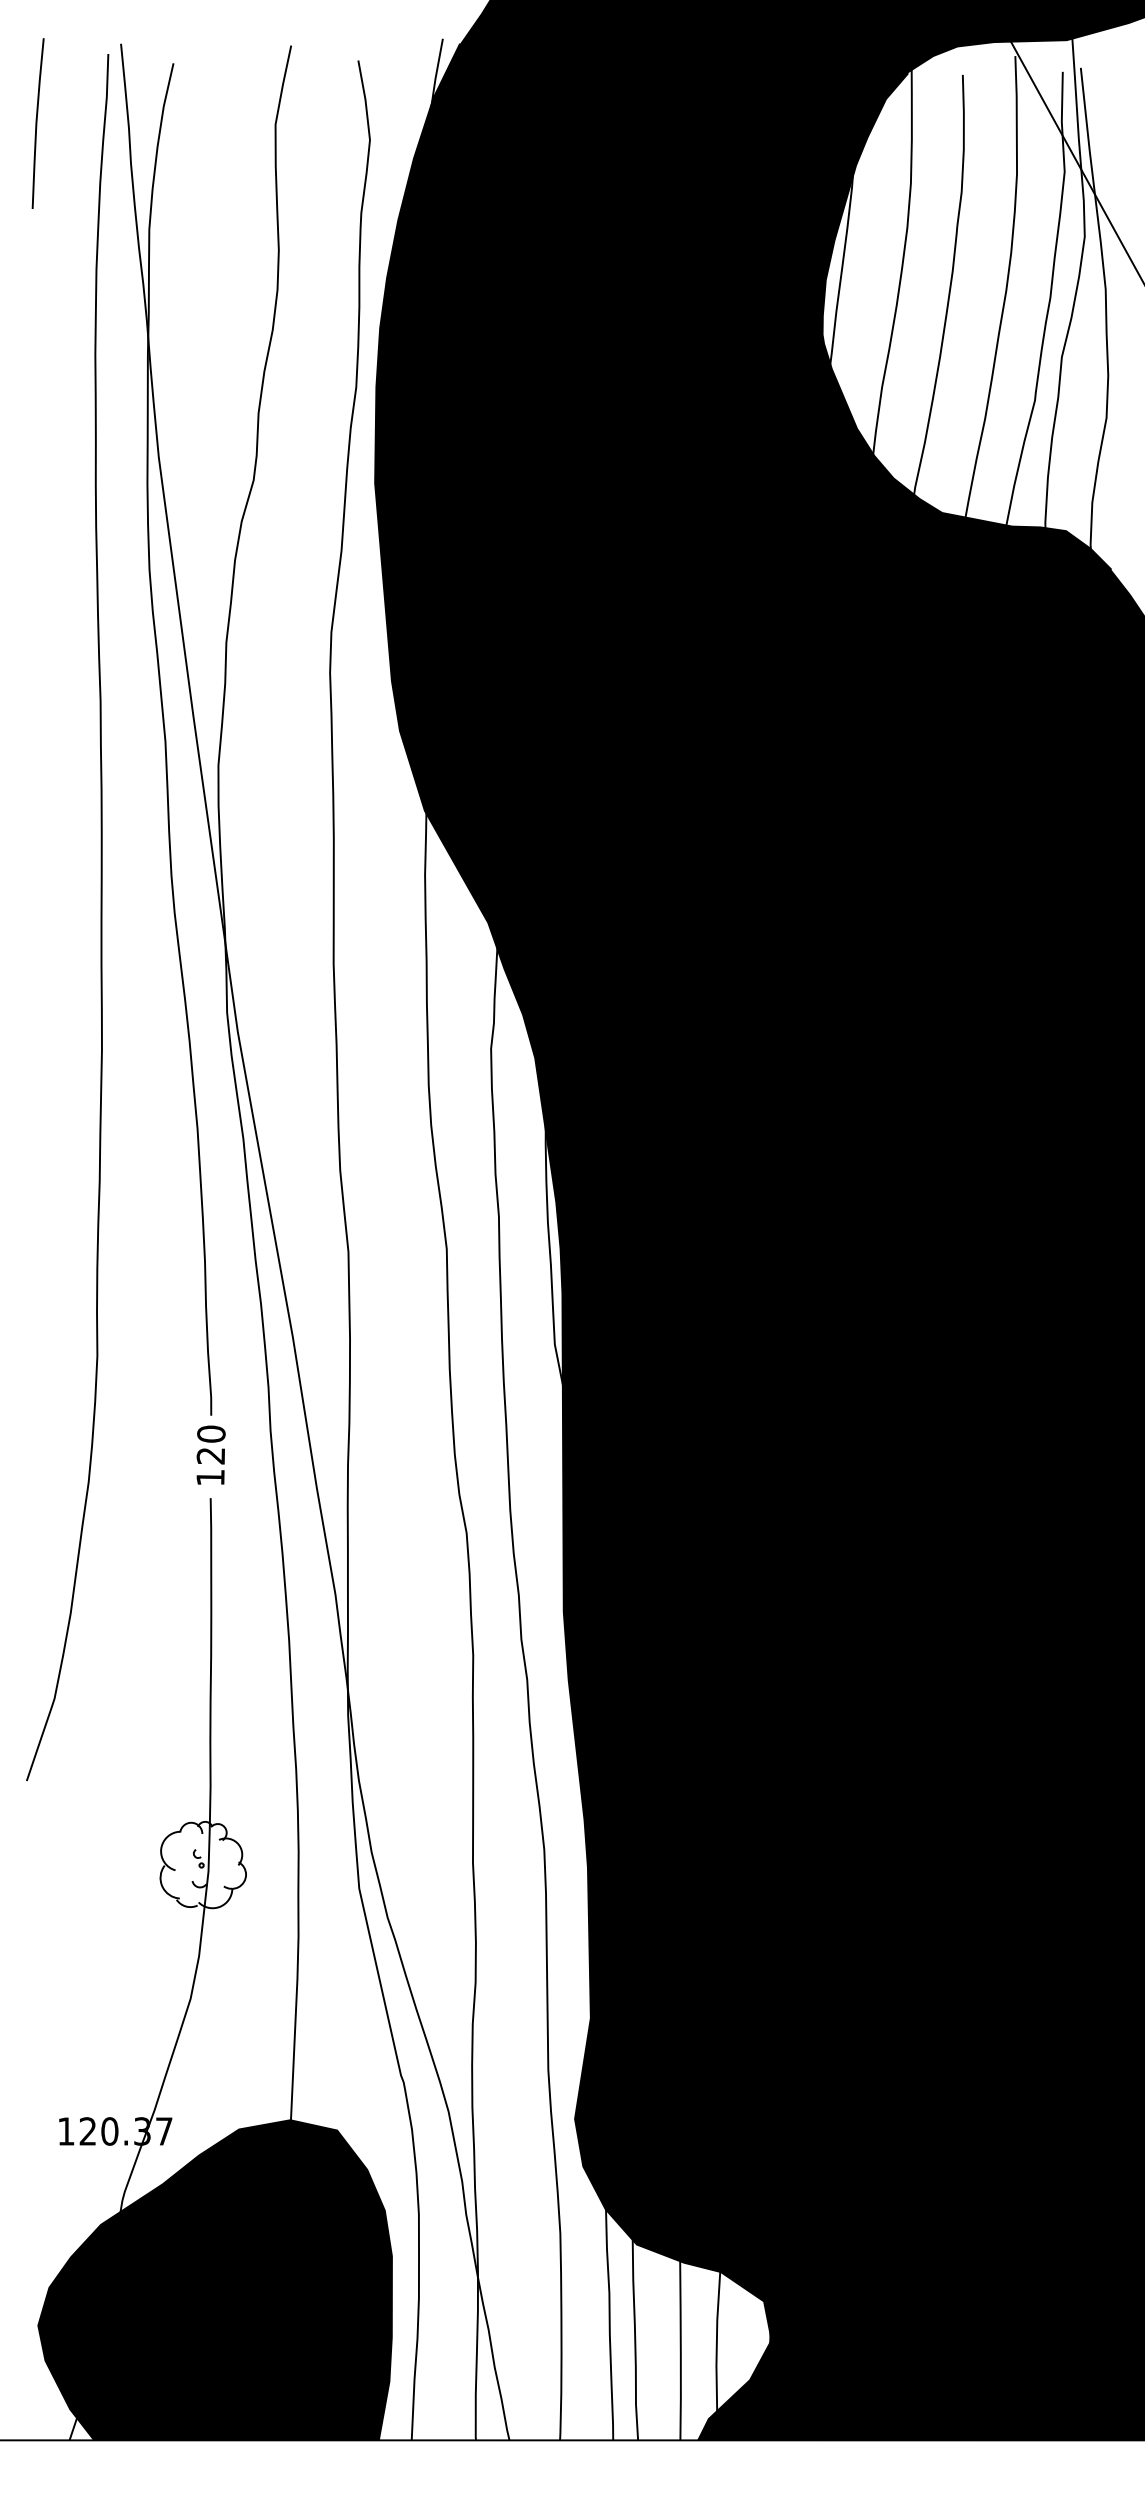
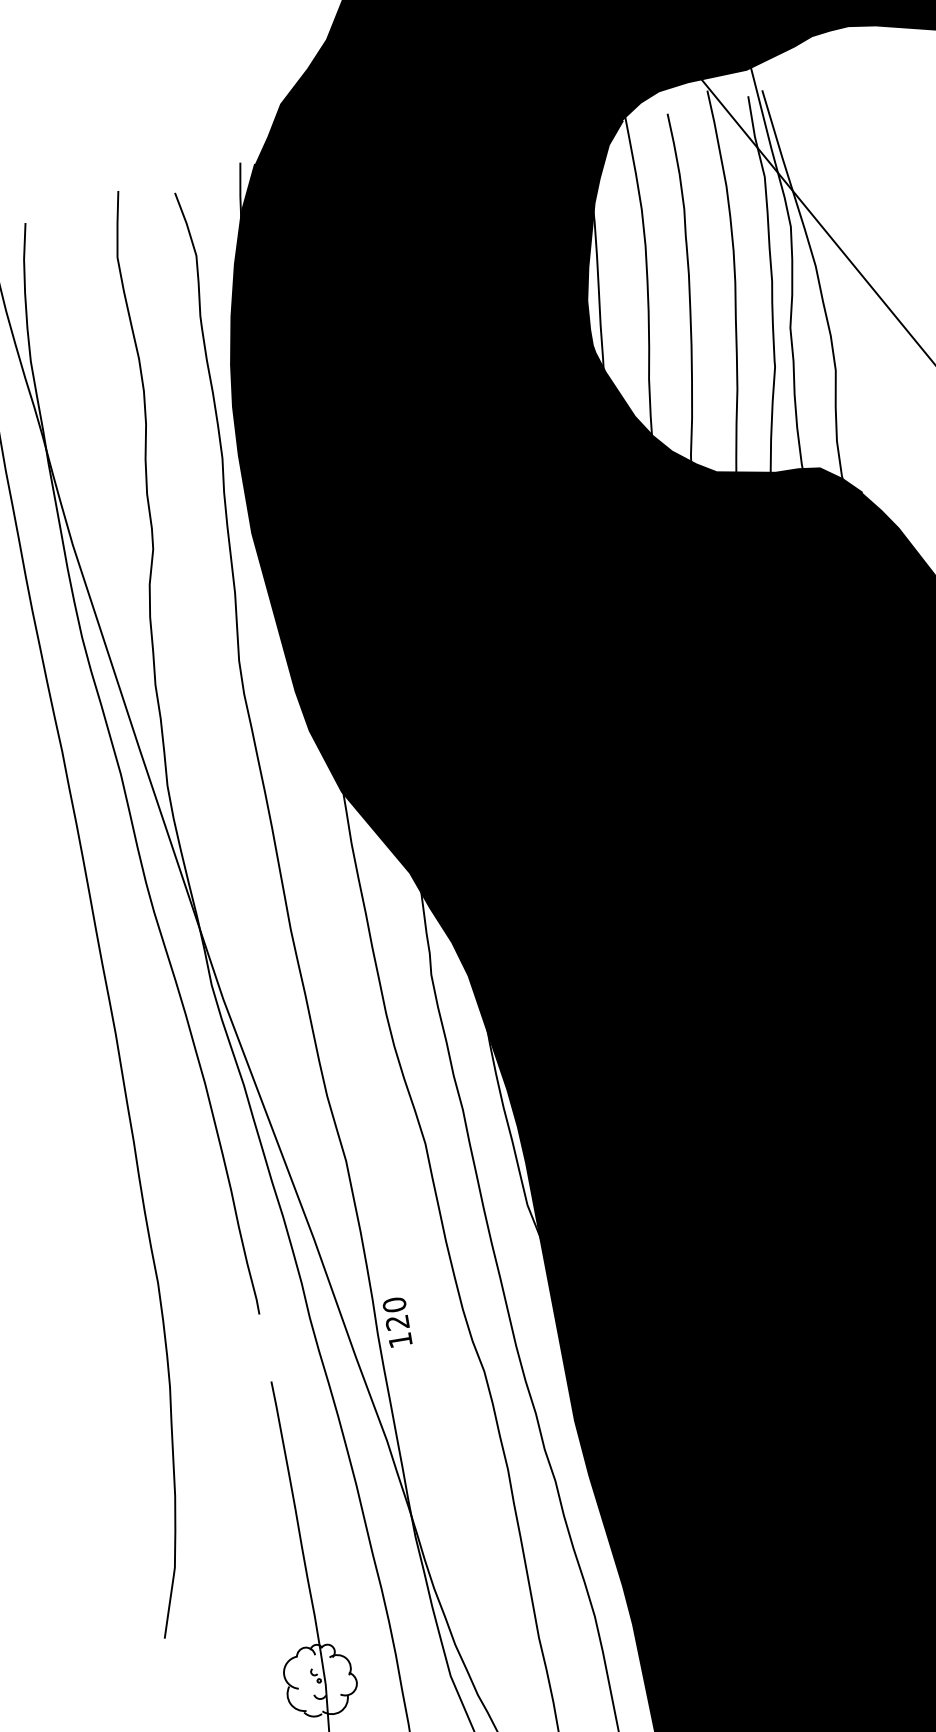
text: (210, 1454) -> (396, 1321), moved

